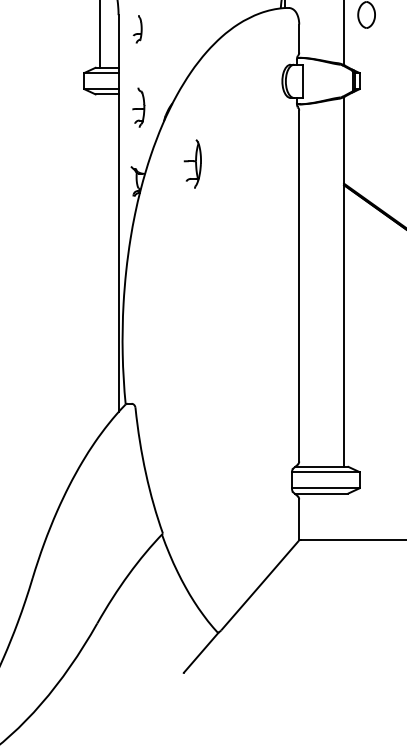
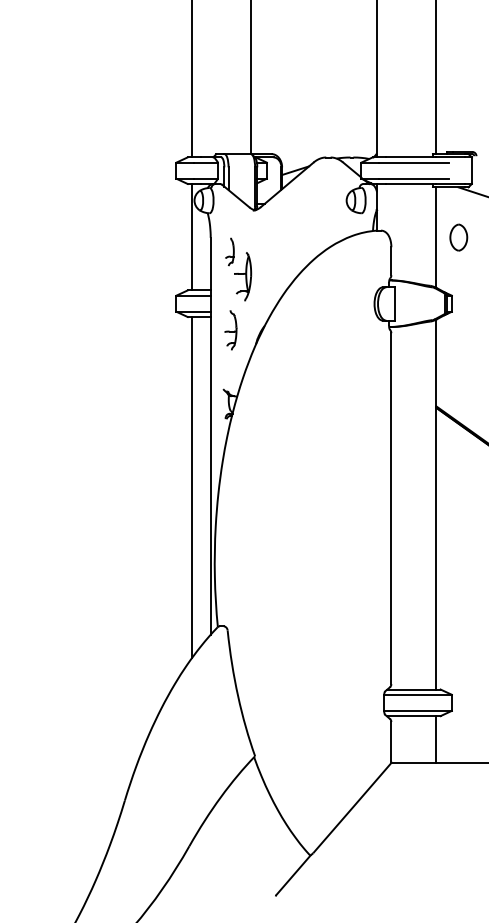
part: (193, 163) -> (243, 276), moved
line: (100, 264) -> (192, 487), added
line: (344, 516) -> (436, 739), added

